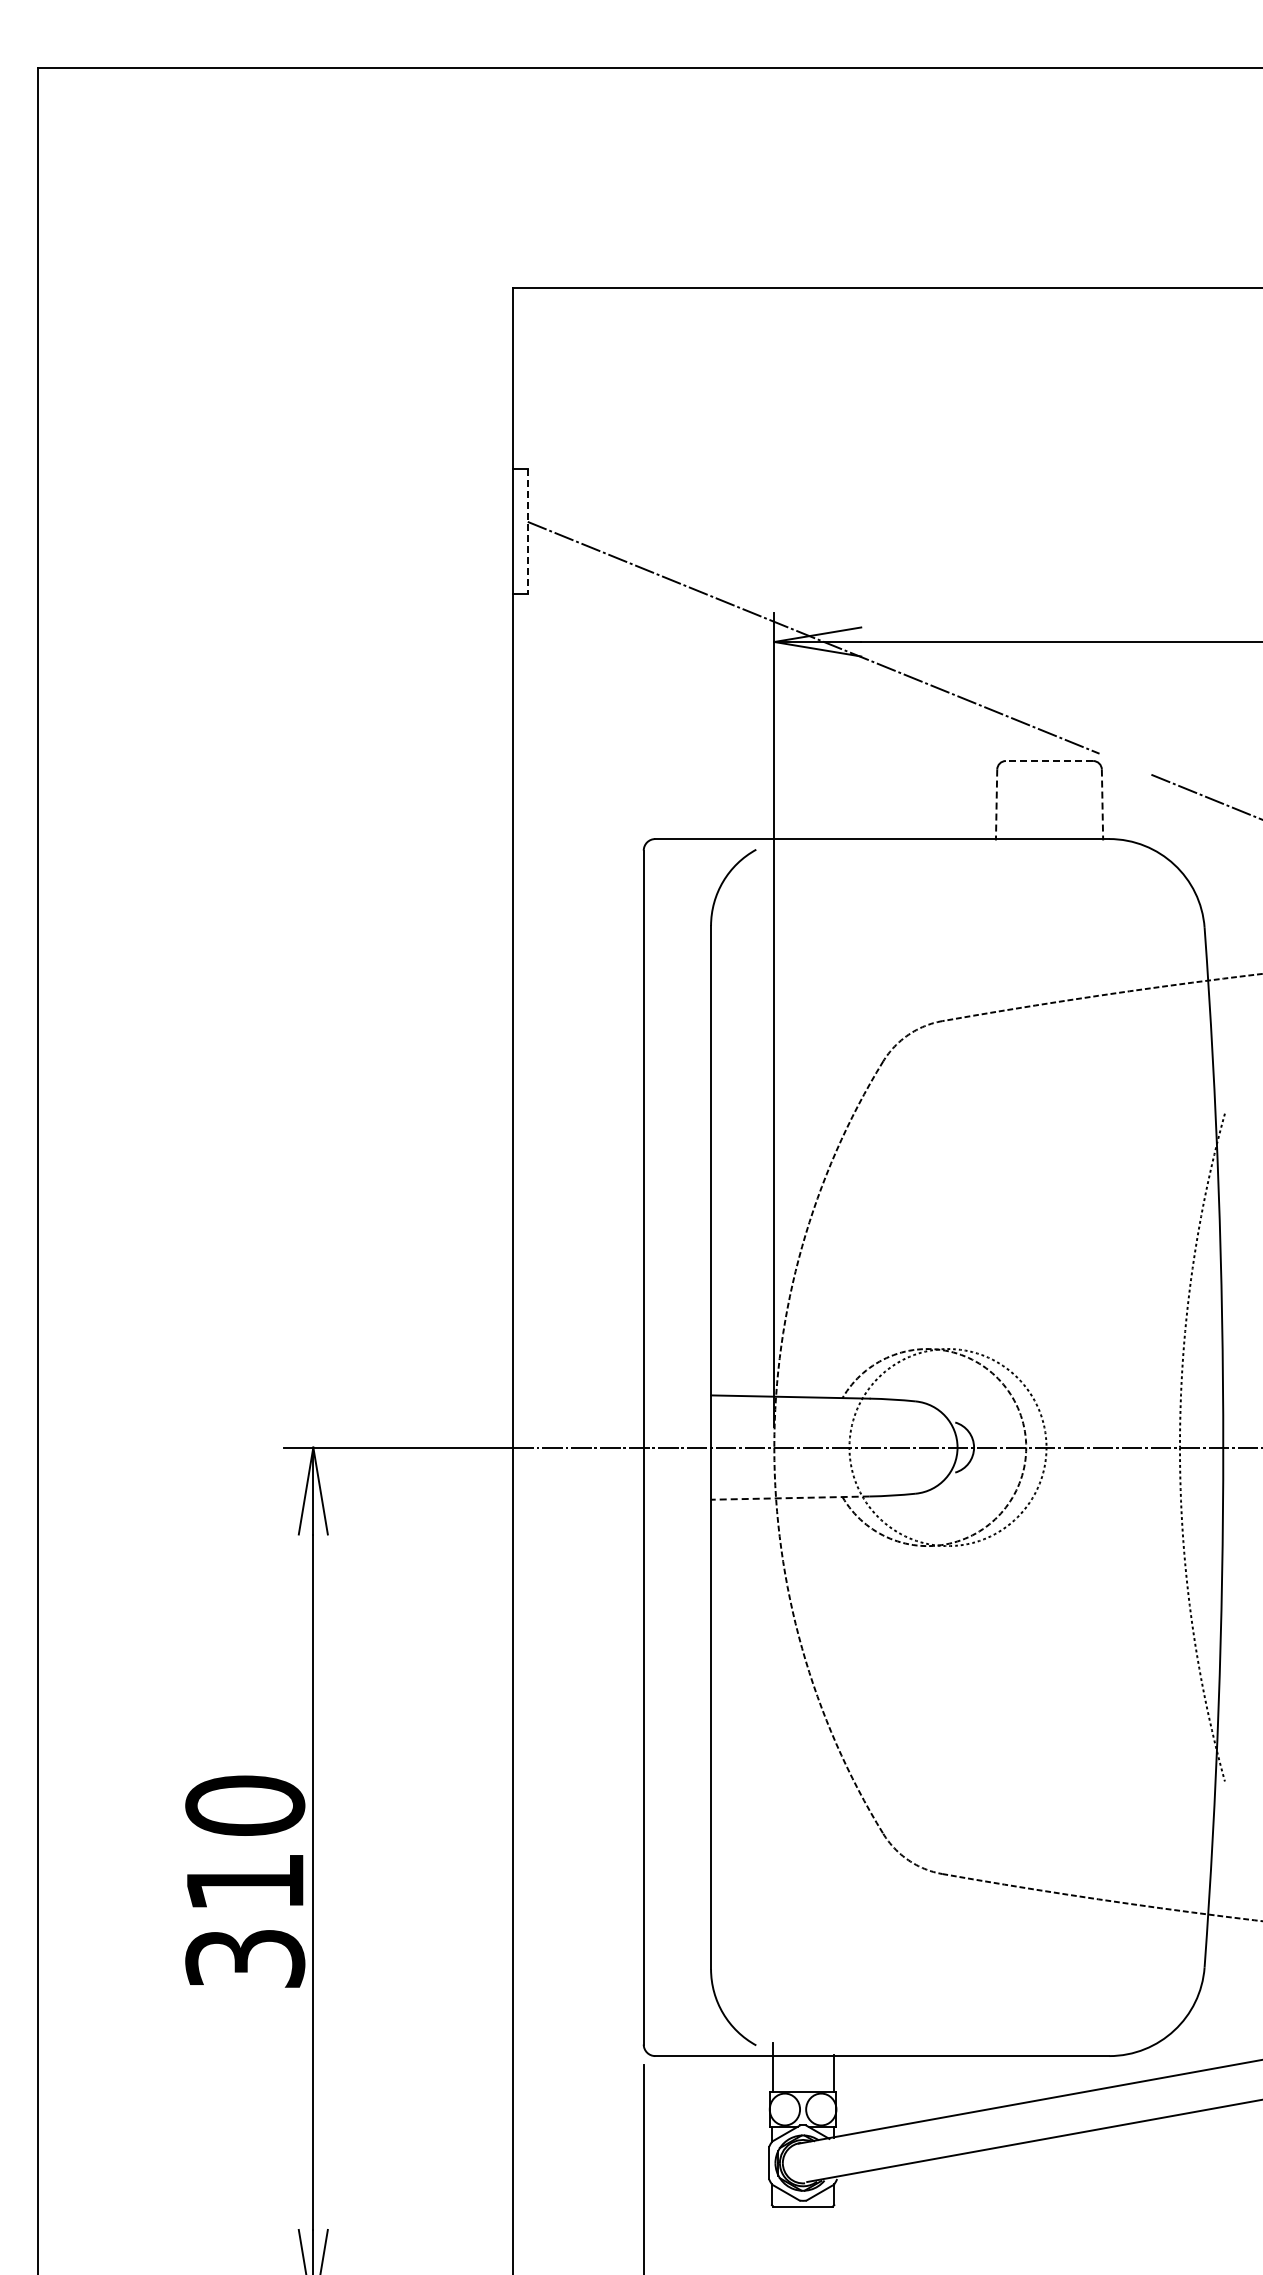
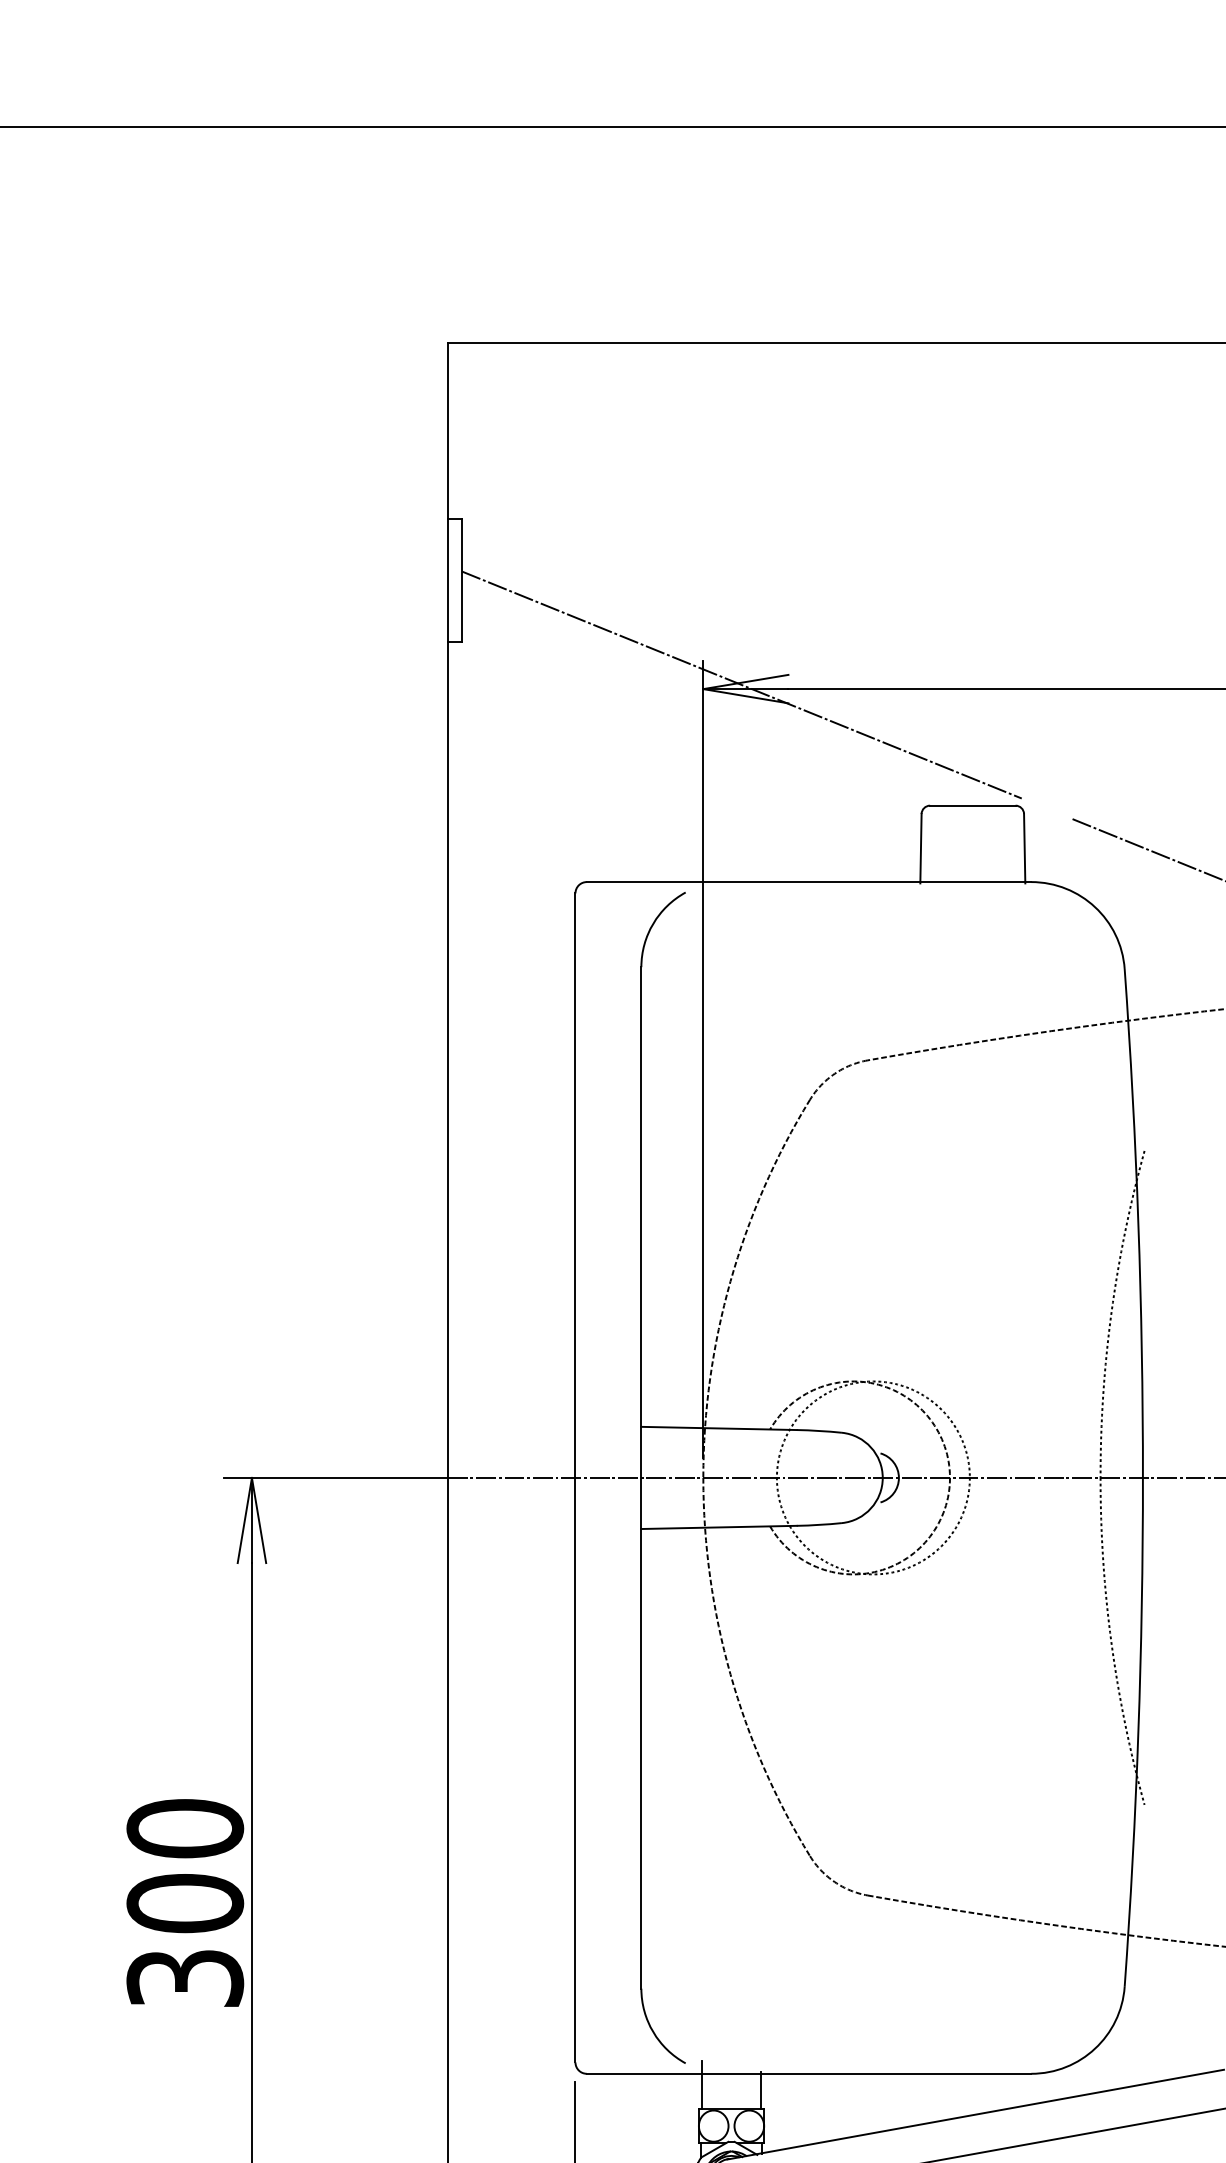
line: (527, 531) -> (461, 580), dashed -> solid
line: (1049, 761) -> (972, 806), dashed -> solid
line: (996, 805) -> (920, 849), dashed -> solid
line: (1102, 805) -> (1024, 849), dashed -> solid
line: (789, 1498) -> (718, 1527), dashed -> solid
text: (245, 1882) -> (185, 1903), 310 -> 300

